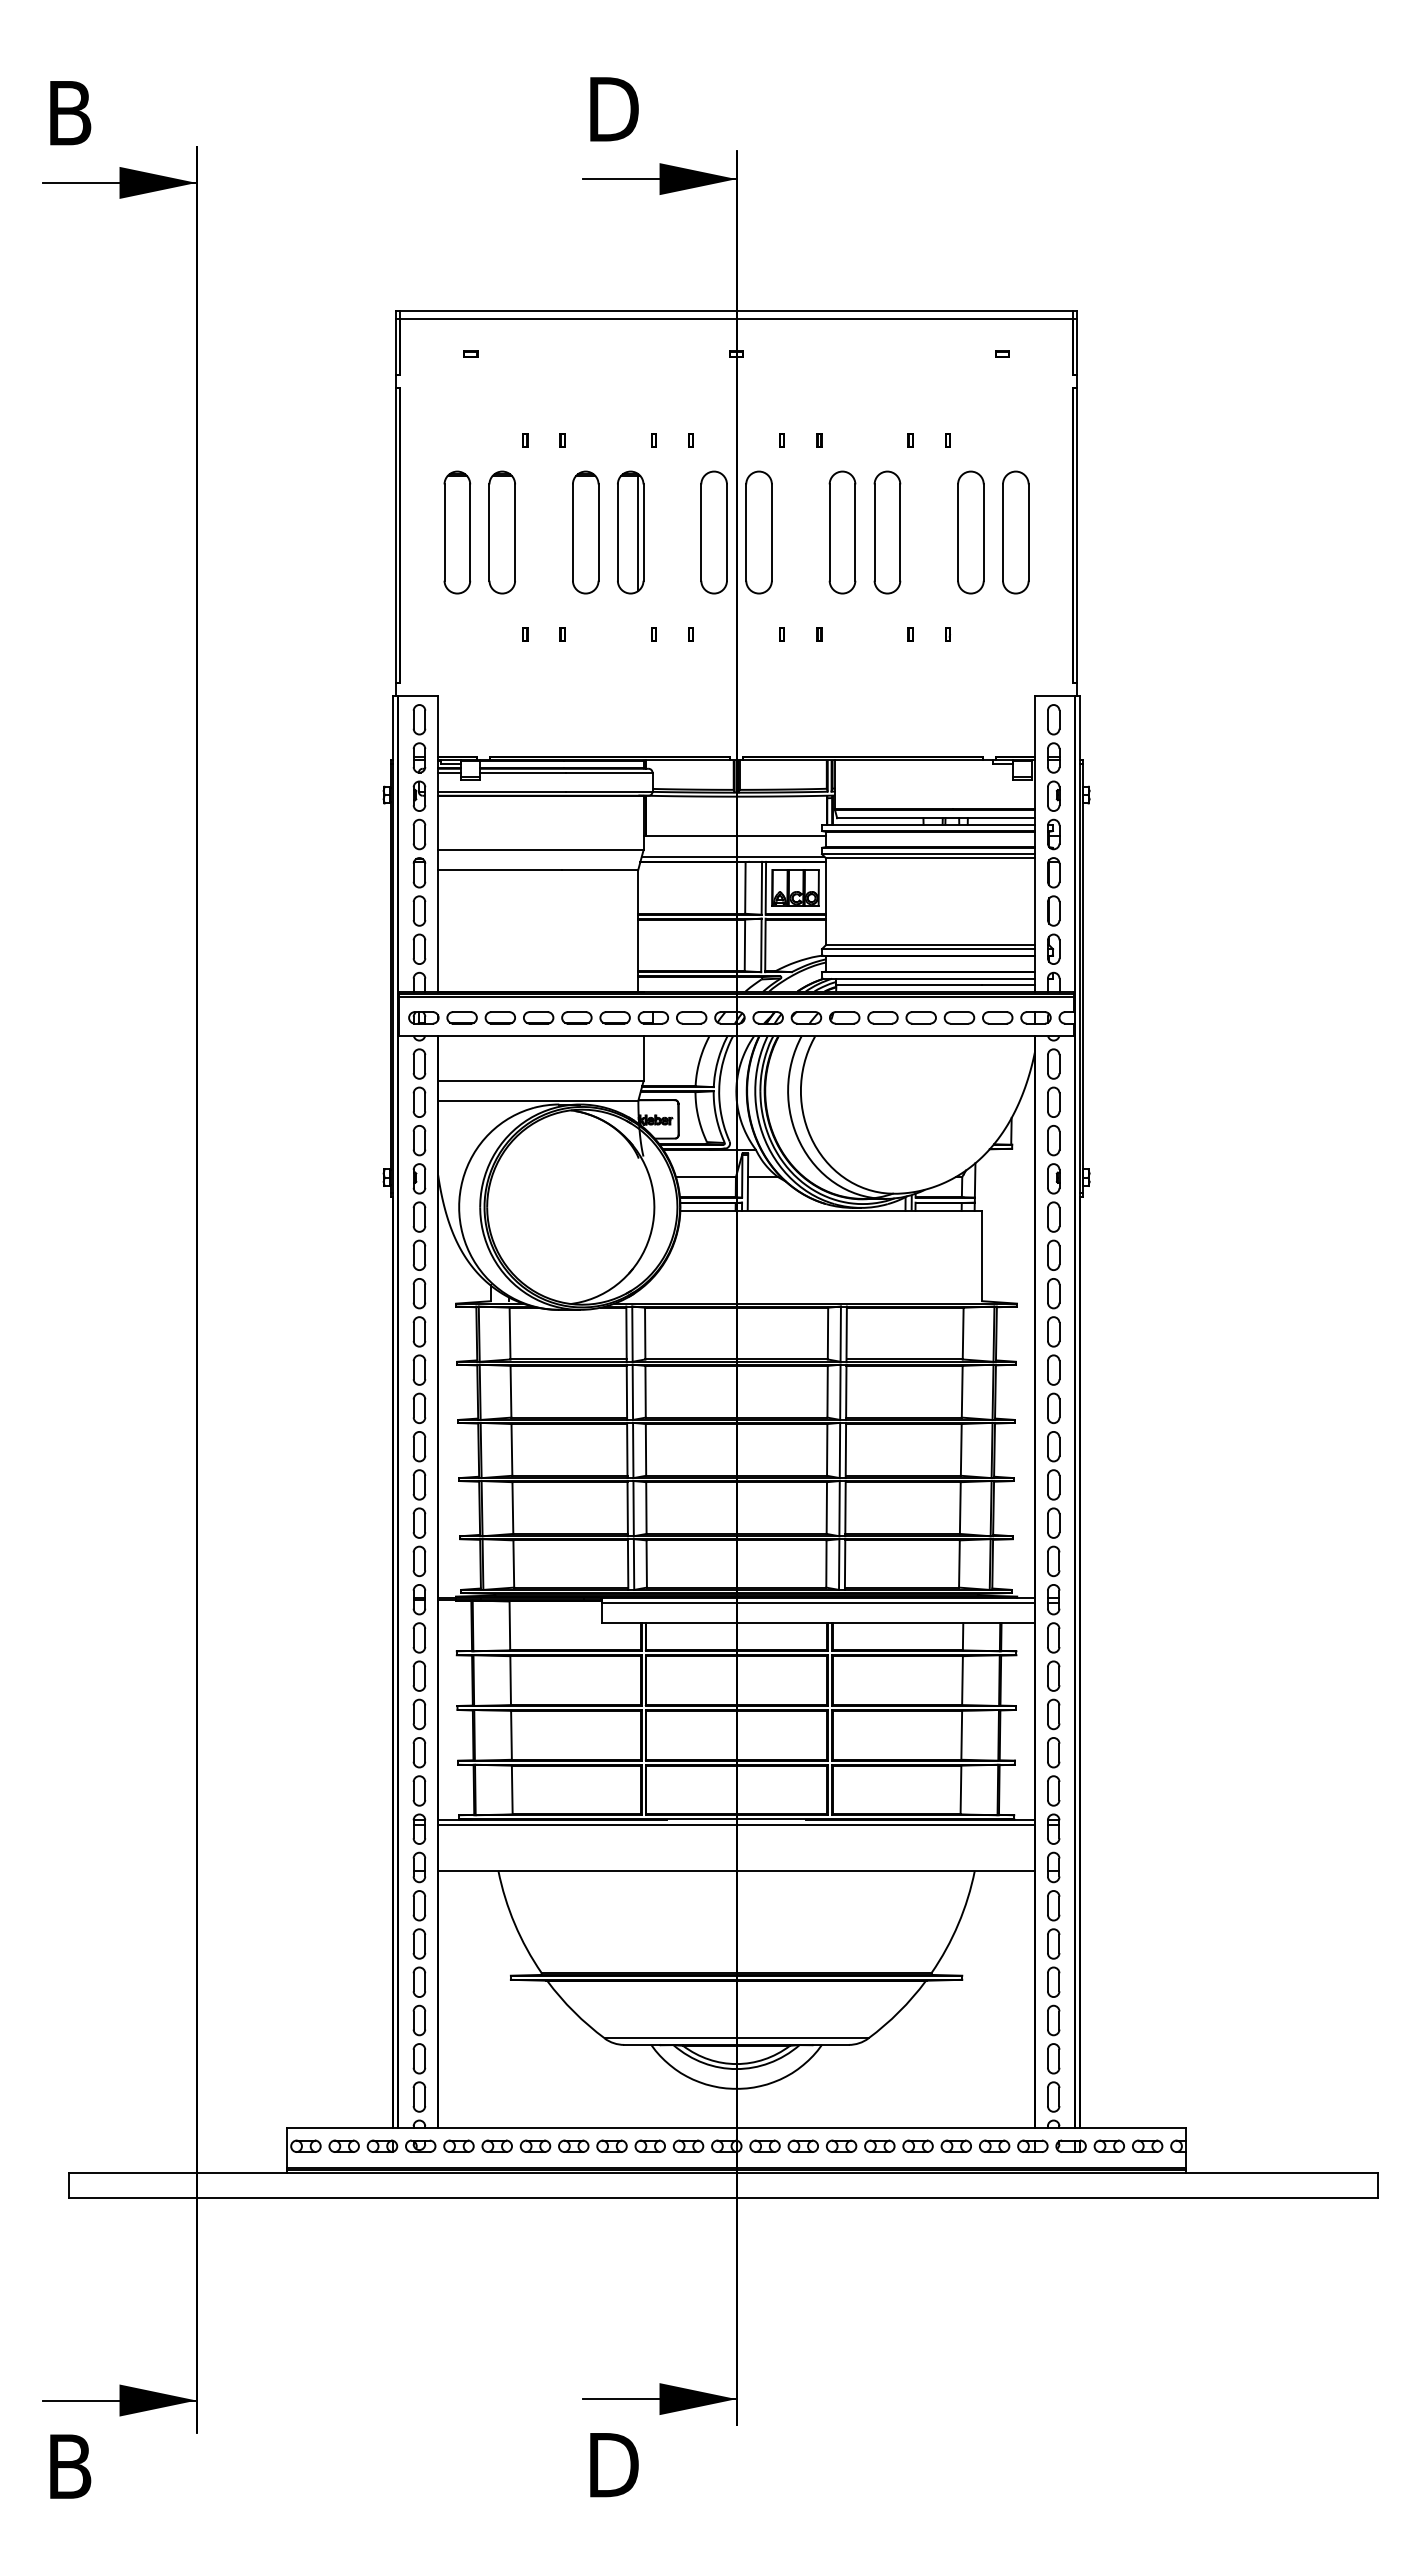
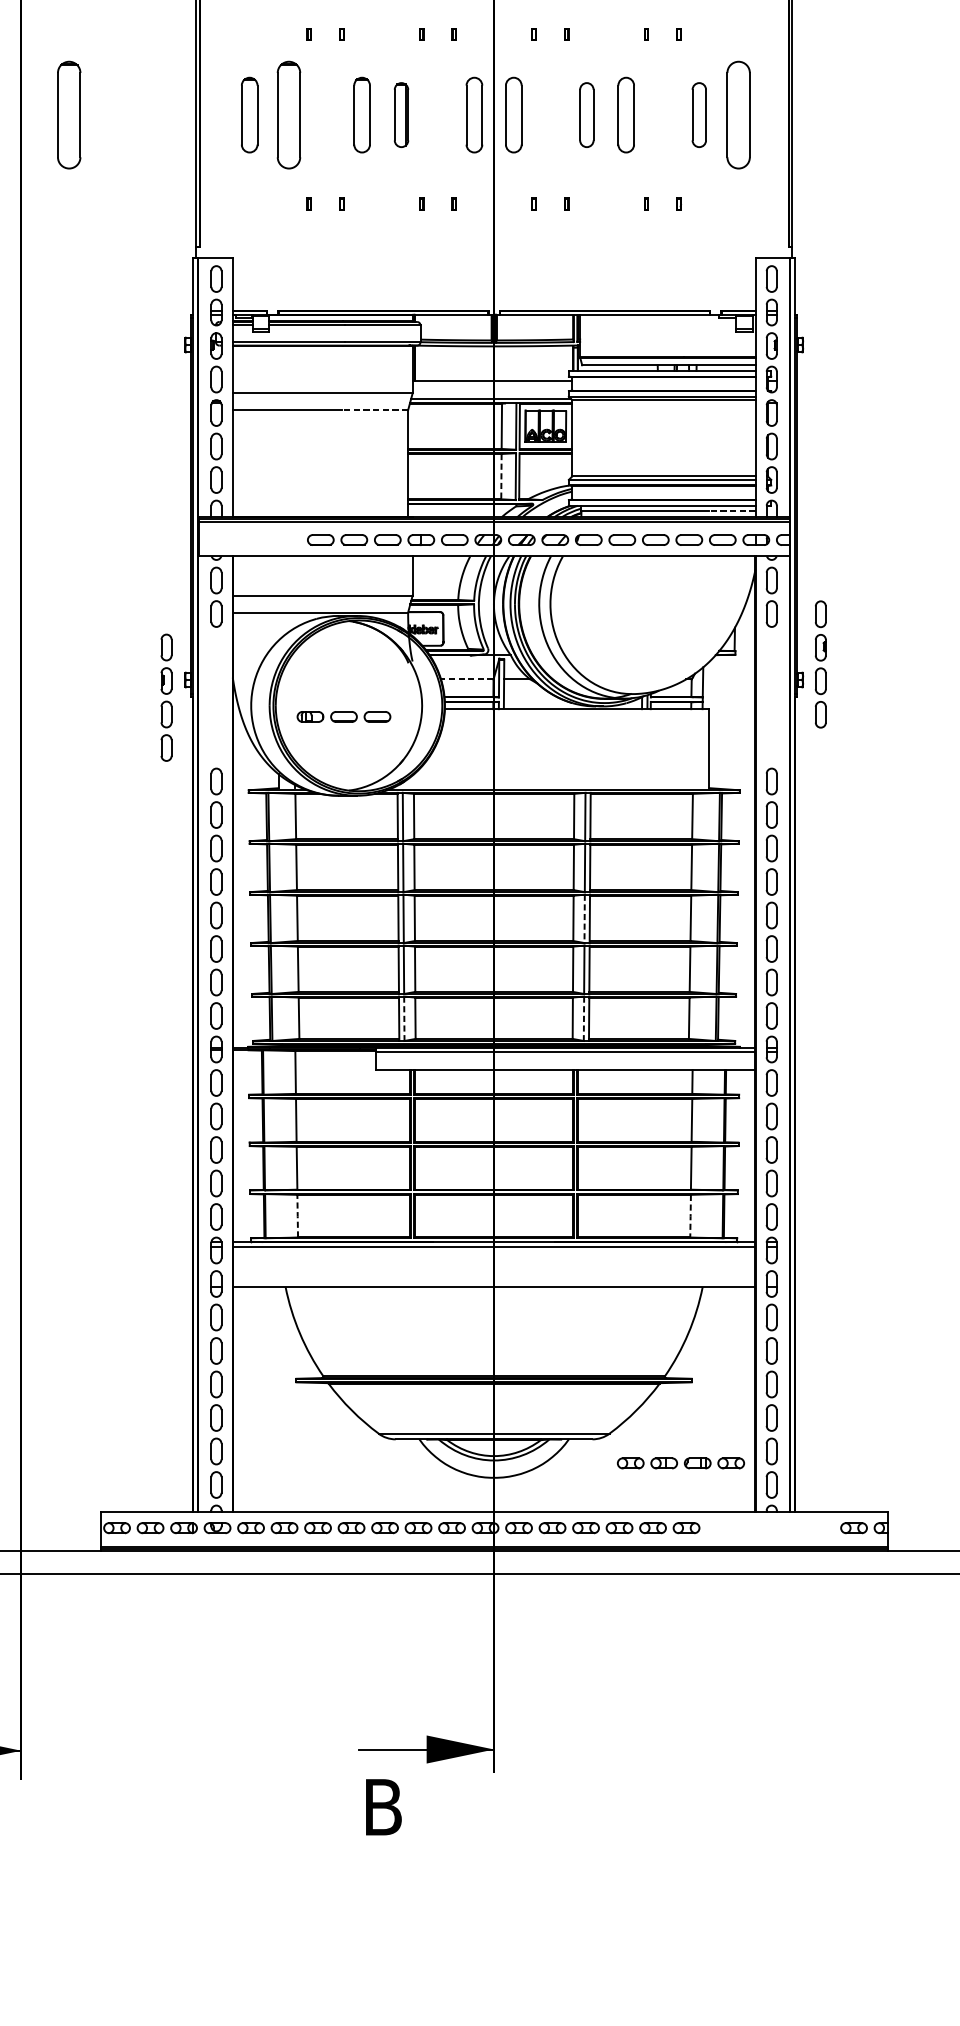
part: (250, 532) -> (68, 115), added
part: (457, 532) -> (249, 115), size x0.7
part: (585, 532) -> (361, 115), size x0.7
part: (630, 532) -> (401, 115), size x0.6
part: (713, 532) -> (473, 115), size x0.7
part: (758, 532) -> (513, 115), size x0.7
part: (842, 532) -> (586, 115), size x0.6
part: (887, 532) -> (626, 115), size x0.7
part: (970, 532) -> (698, 115), size x0.6
line: (600, 869) -> (374, 410), solid -> dashed
line: (744, 945) -> (501, 476), solid -> dashed
line: (1008, 984) -> (732, 510), solid -> dashed
part: (461, 1017) -> (343, 716), moved
line: (706, 1177) -> (467, 679), solid -> dashed
part: (419, 1197) -> (166, 697), moved
part: (1053, 1197) -> (820, 664), moved
line: (839, 1450) -> (584, 918), solid -> dashed
line: (634, 1565) -> (404, 1019), solid -> dashed
line: (839, 1565) -> (584, 1019), solid -> dashed
line: (512, 1790) -> (297, 1216), solid -> dashed
line: (960, 1790) -> (690, 1216), solid -> dashed
part: (1051, 2145) -> (680, 1462), moved
text: (618, 2465) -> (390, 1807), D -> B

